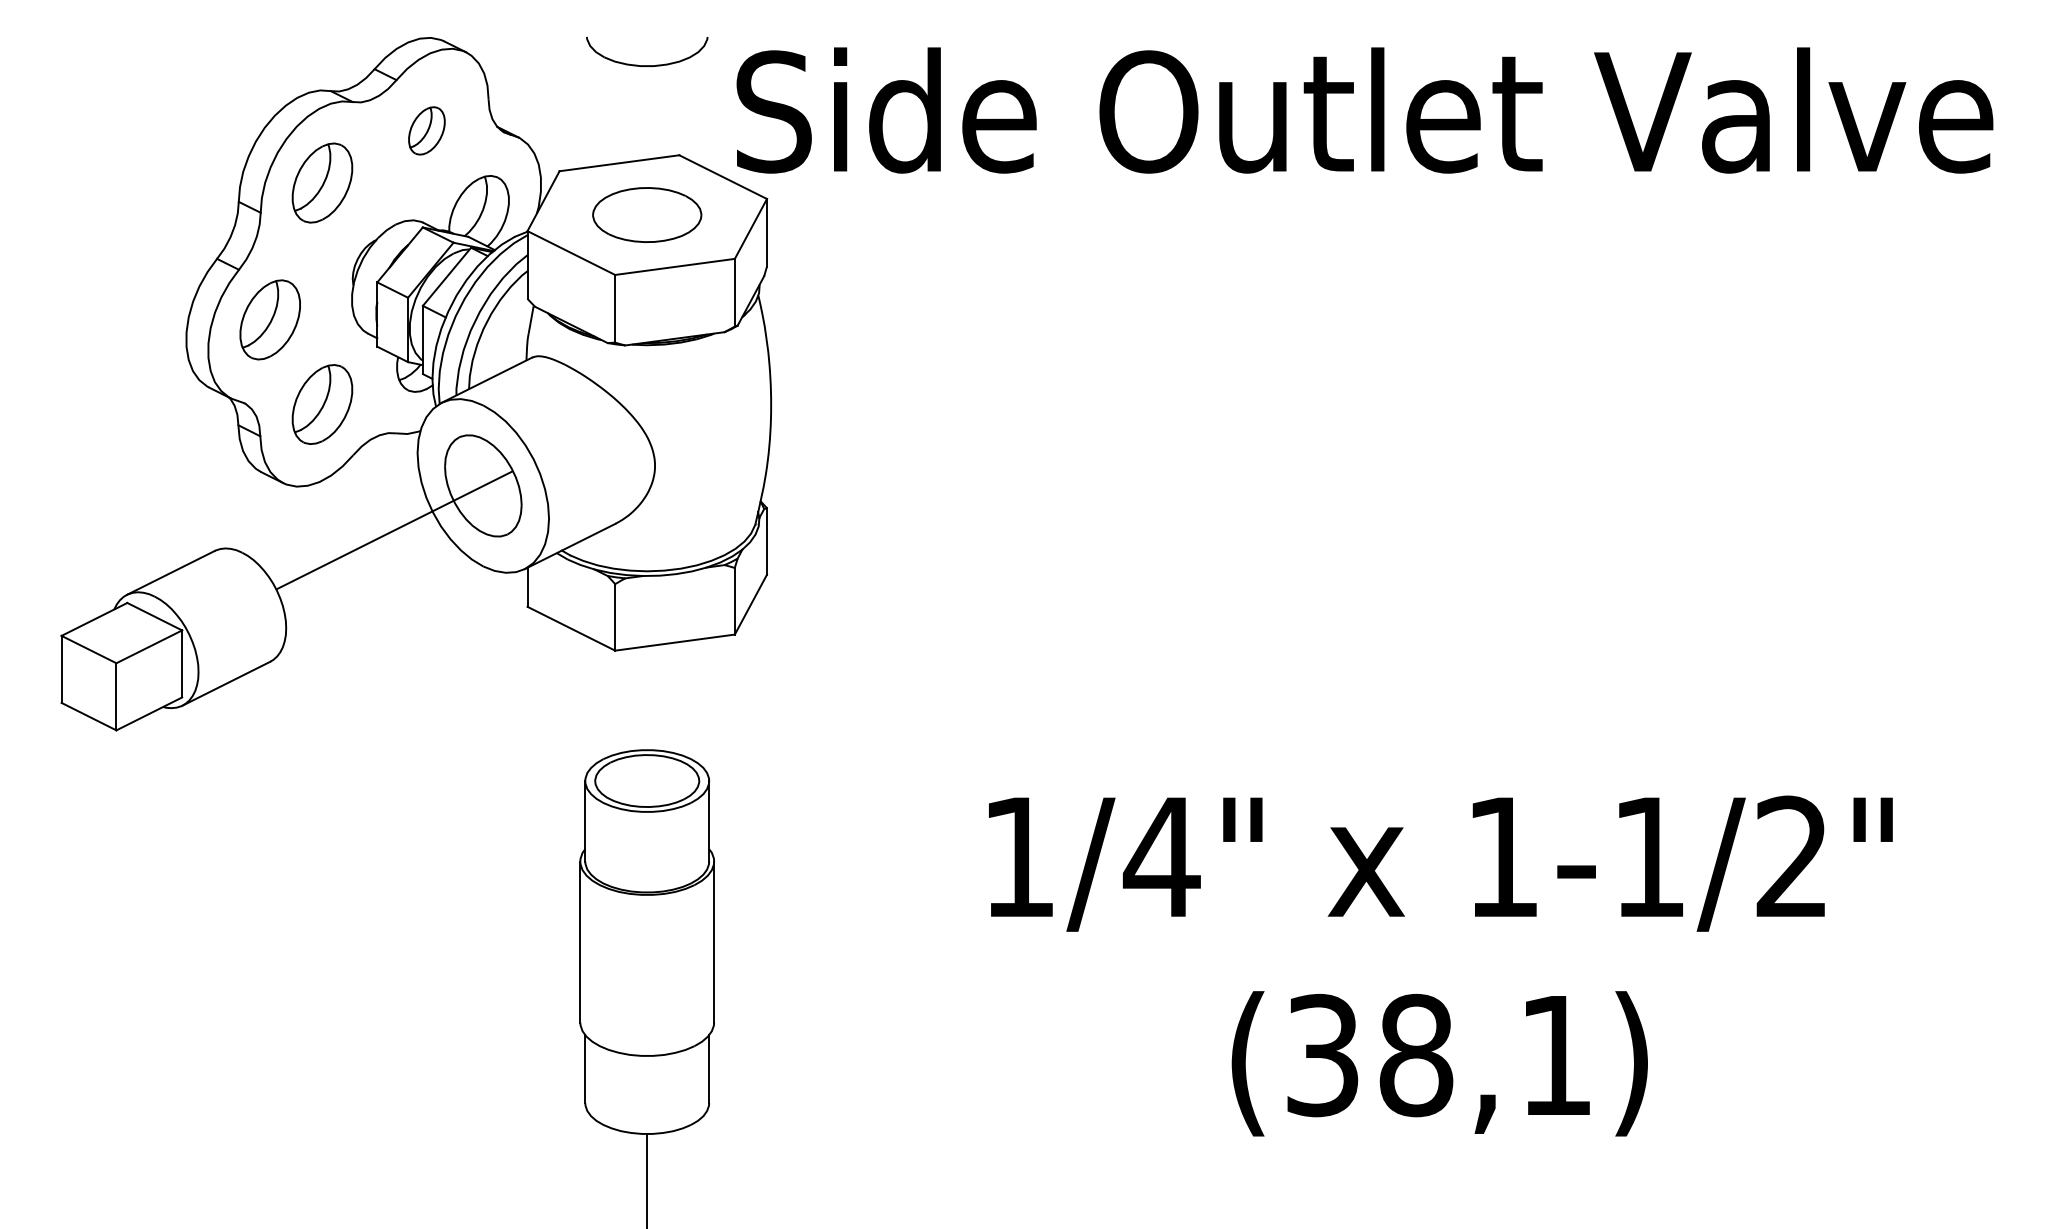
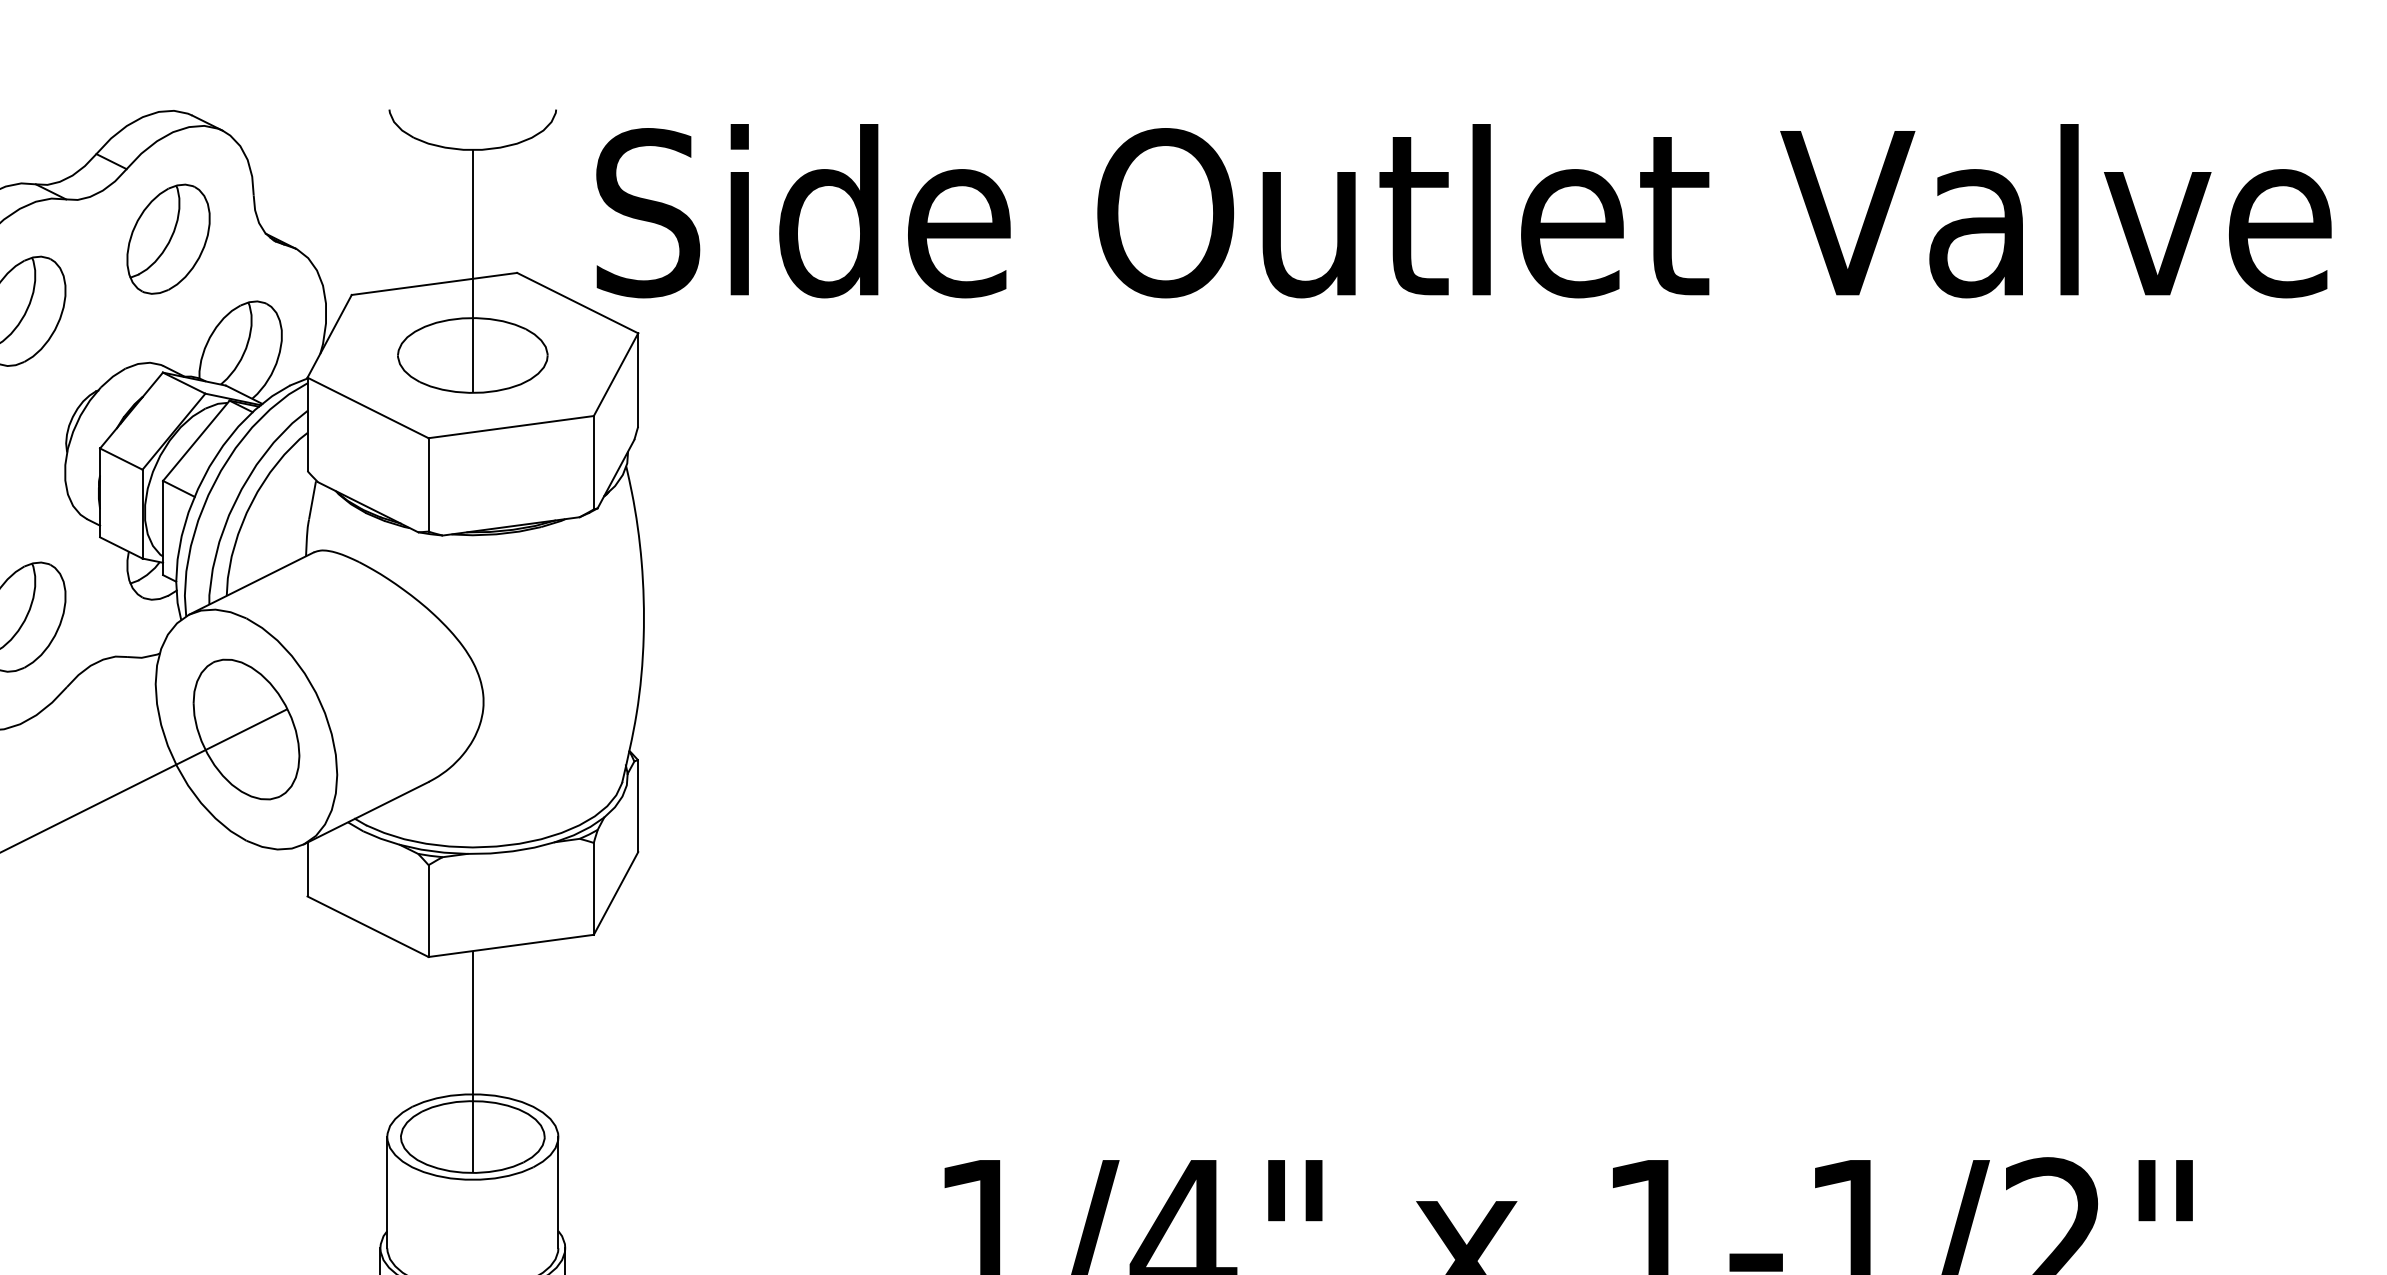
part: (426, 130) -> (168, 238), size x1.67
line: (647, 154) -> (473, 271), added
line: (647, 726) -> (473, 1061), added

